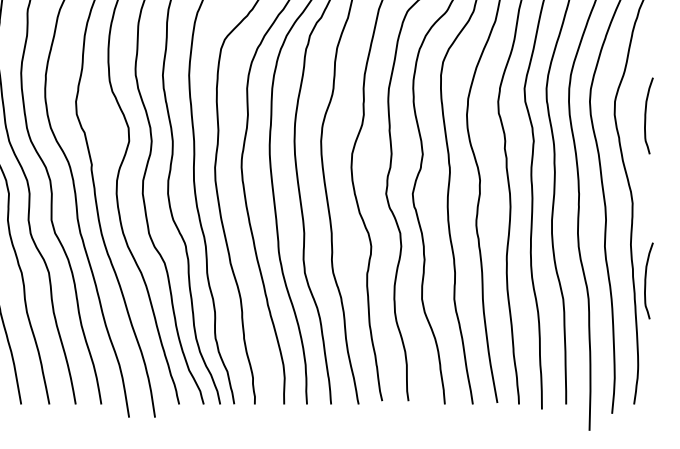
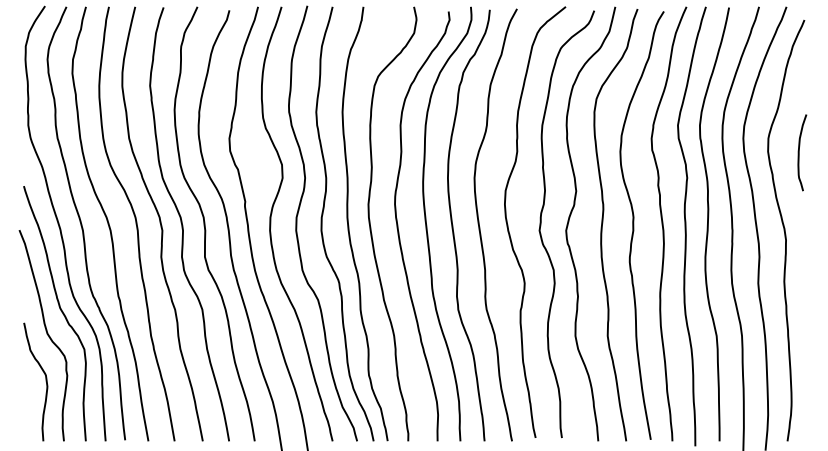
curve: (646, 280) -> (799, 317), removed

